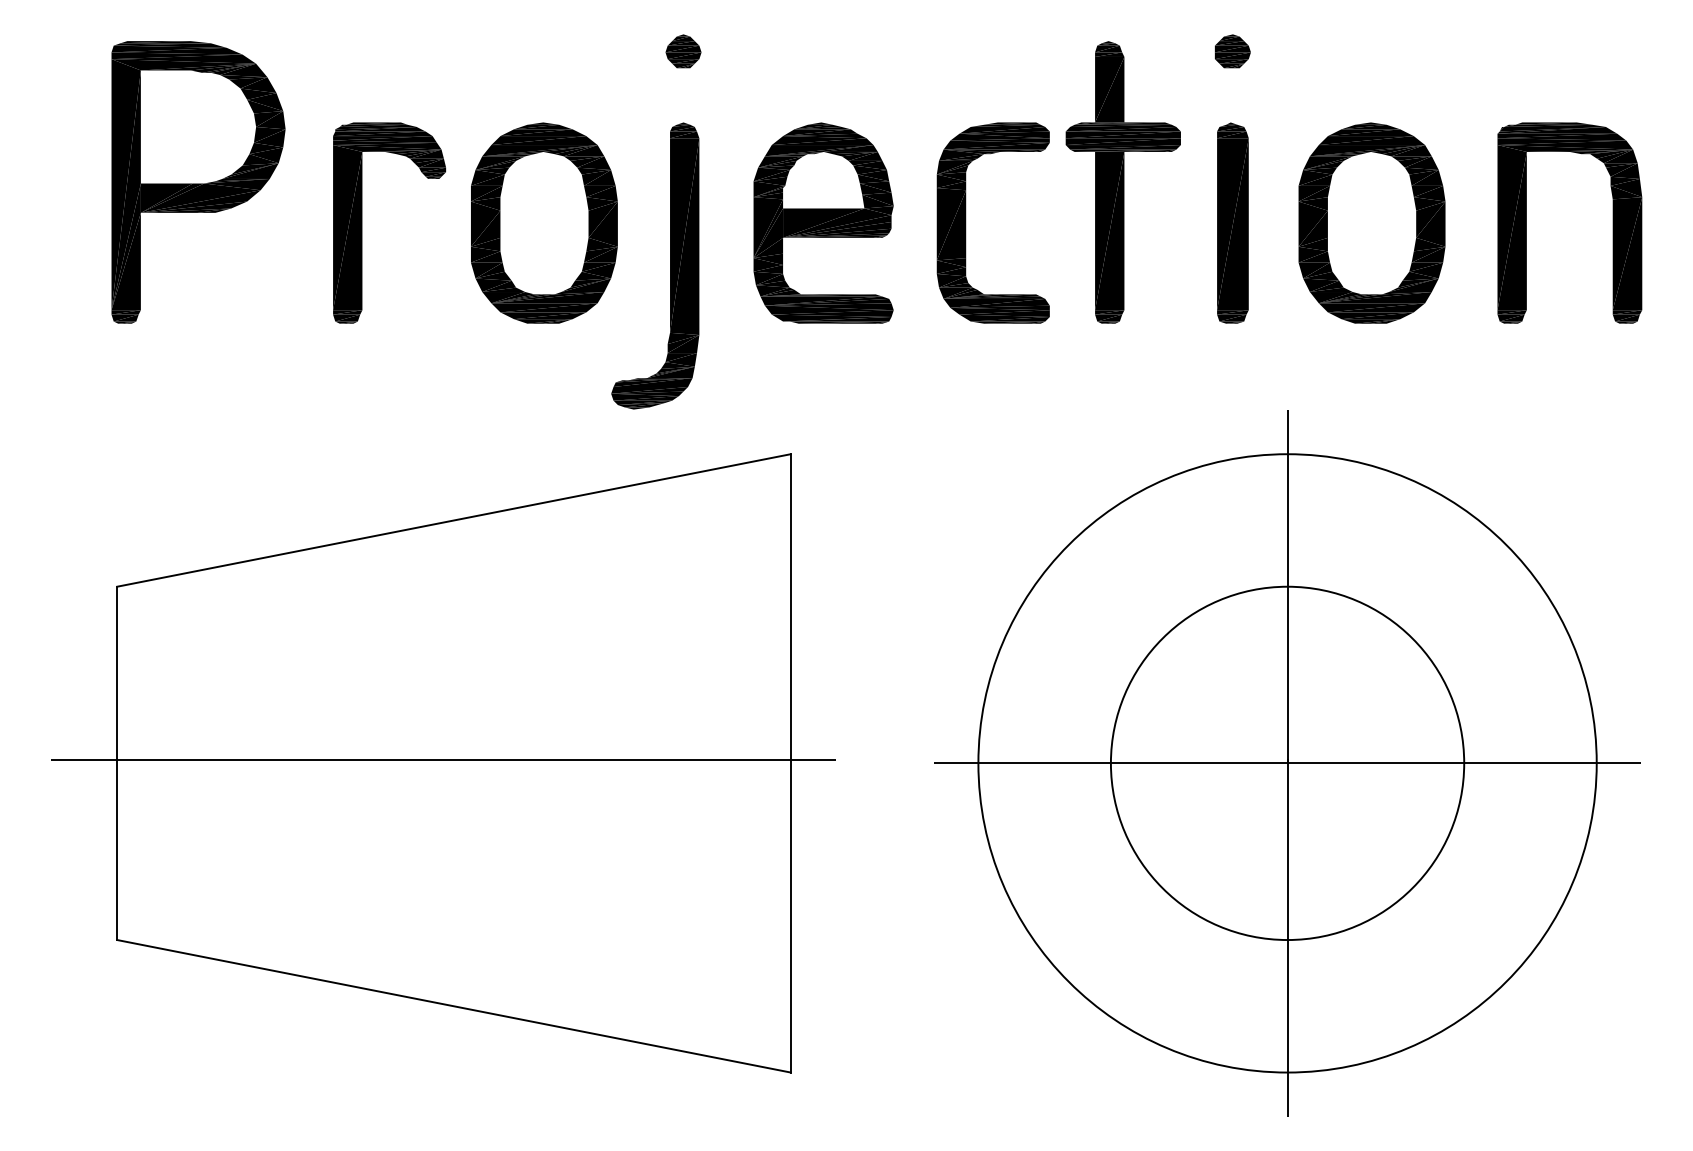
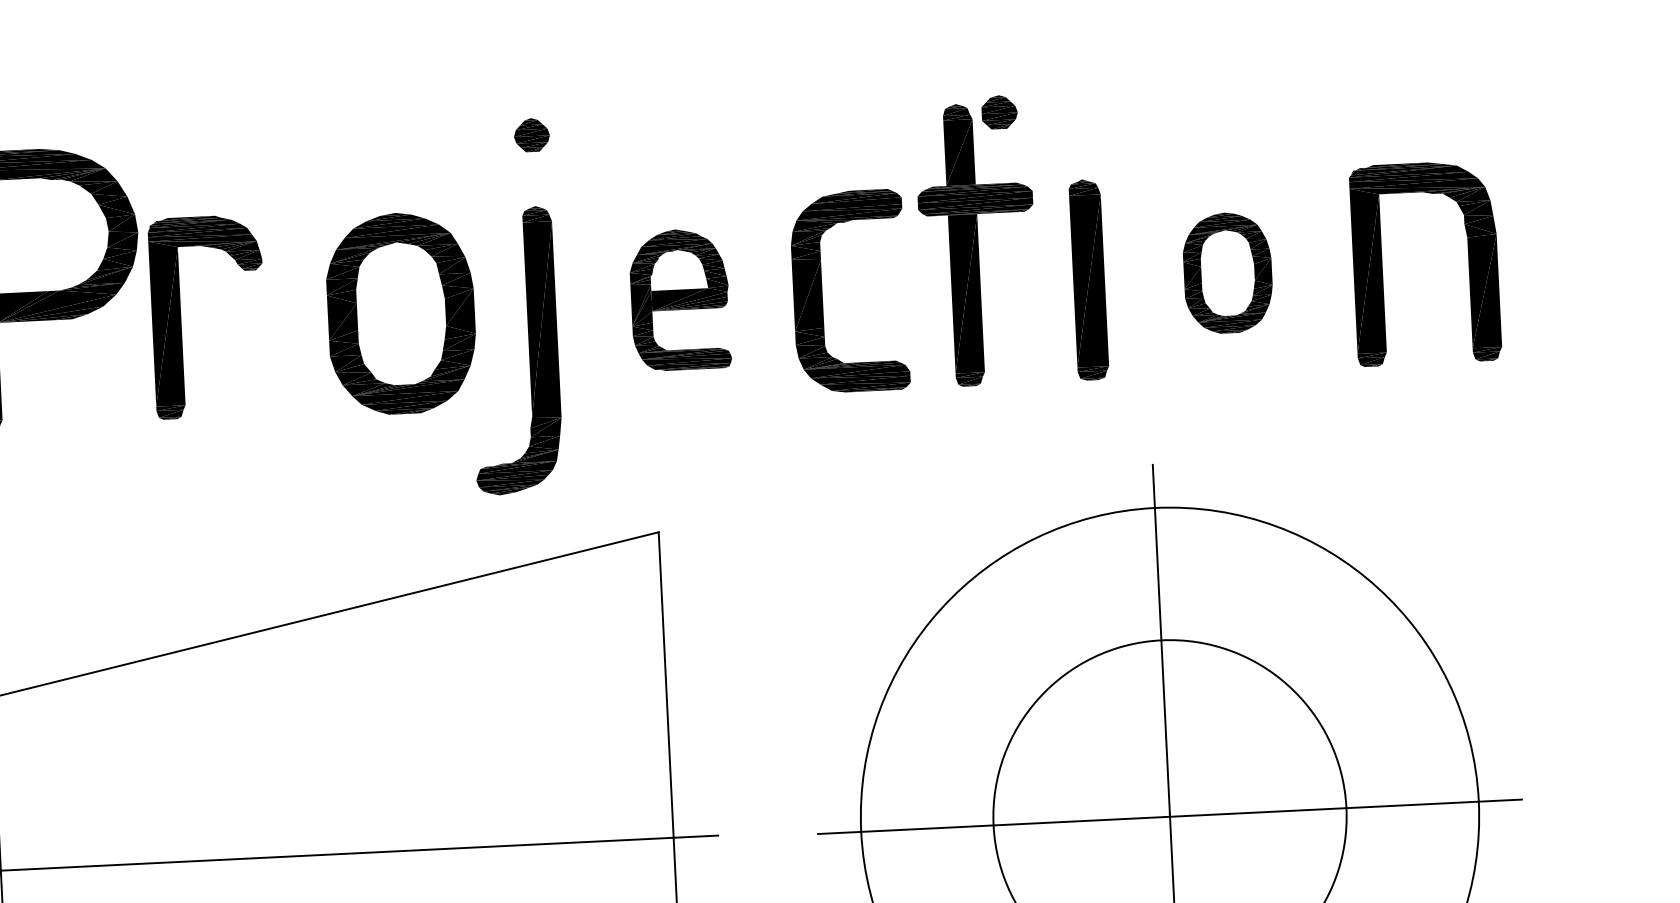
part: (1232, 51) -> (999, 112), moved
part: (362, 222) -> (181, 317), moved
part: (823, 222) -> (680, 299), size x0.7
part: (1371, 222) -> (1227, 272), size x0.6

